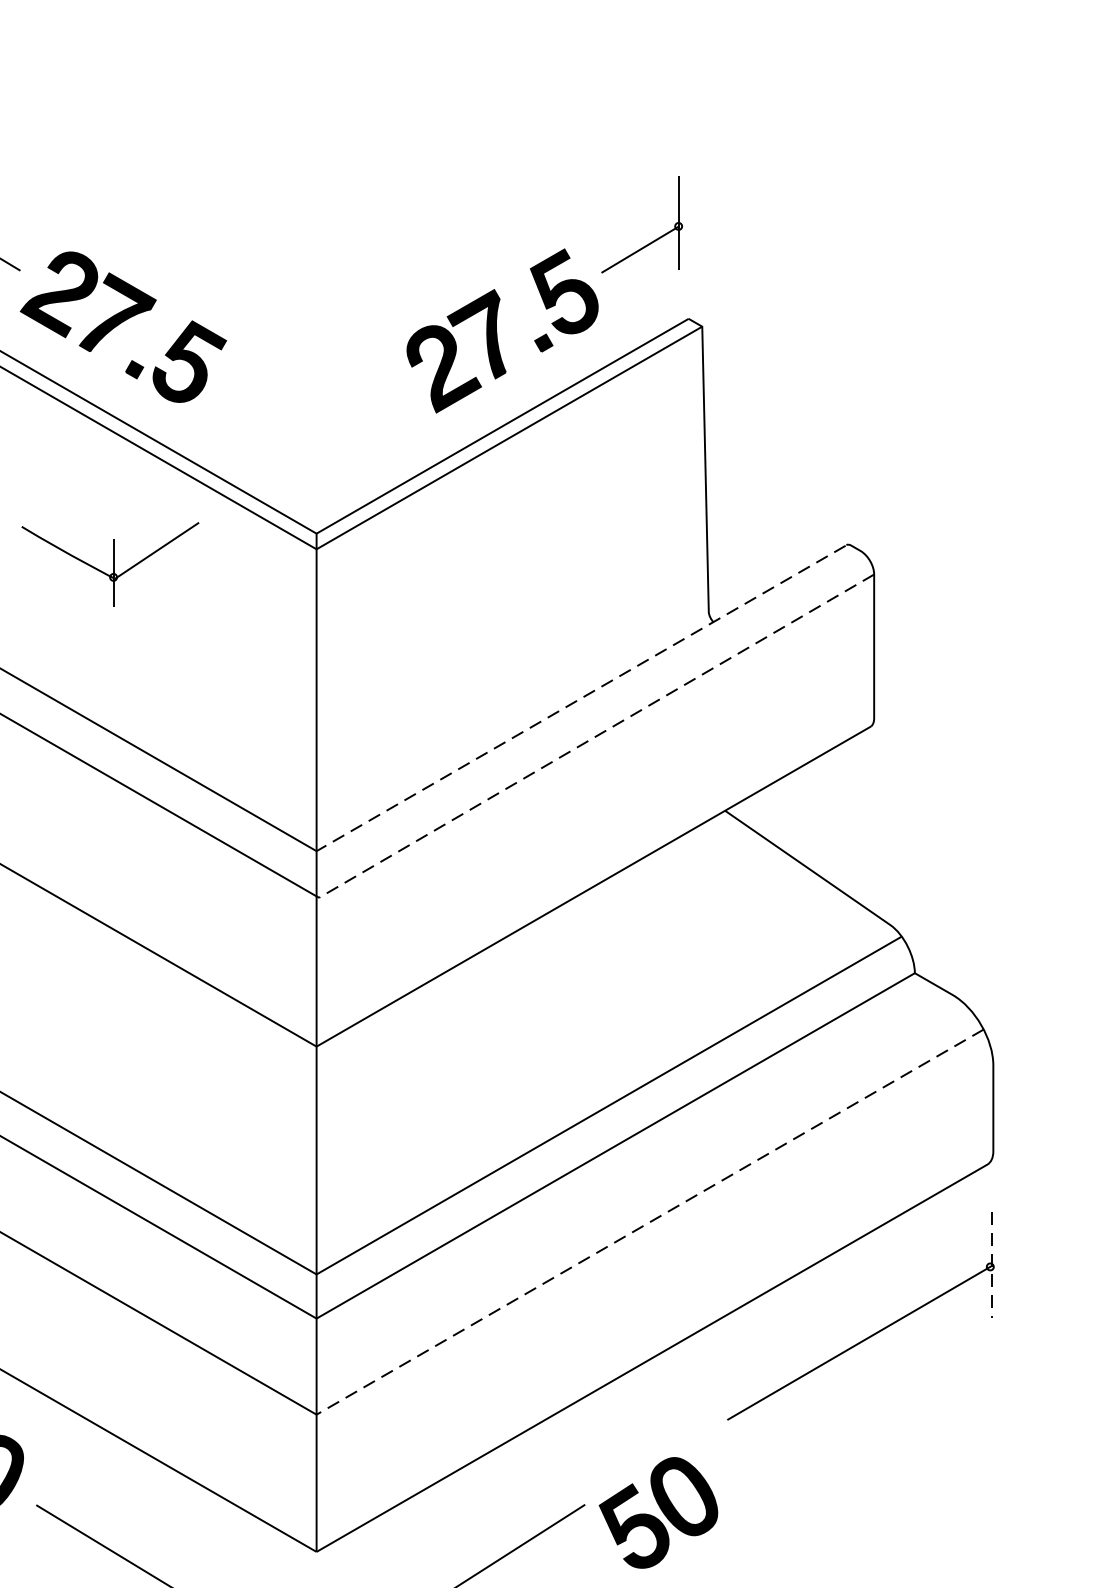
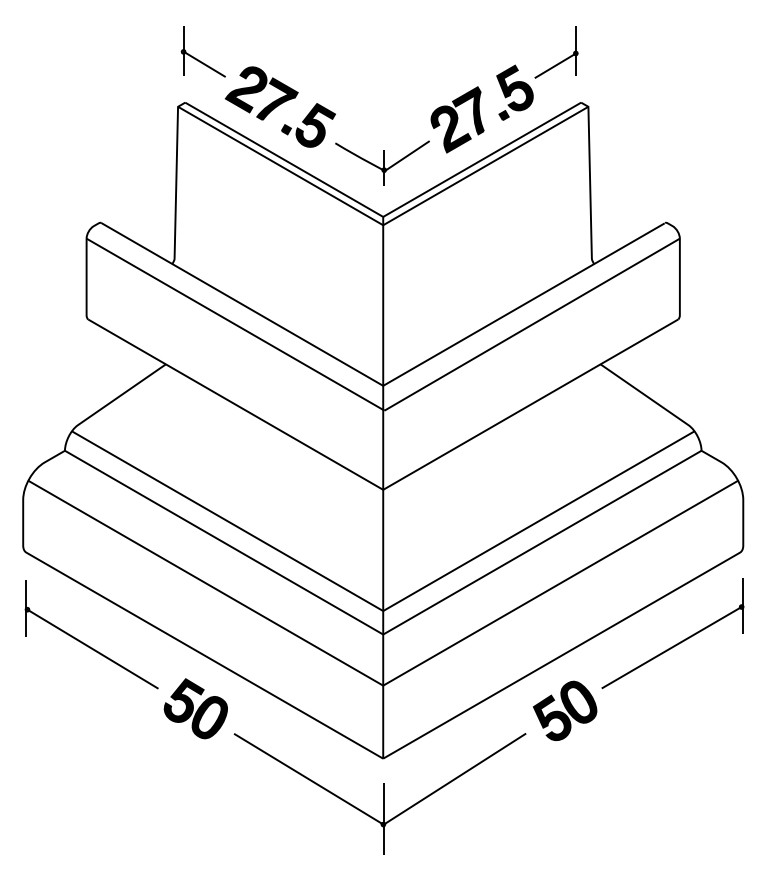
part: (110, 562) -> (382, 162), moved
line: (580, 698) -> (523, 304), dashed -> solid
line: (597, 735) -> (532, 324), dashed -> solid
line: (649, 1222) -> (560, 583), dashed -> solid
line: (991, 1265) -> (742, 606), dashed -> solid
part: (659, 1512) -> (565, 710), moved

